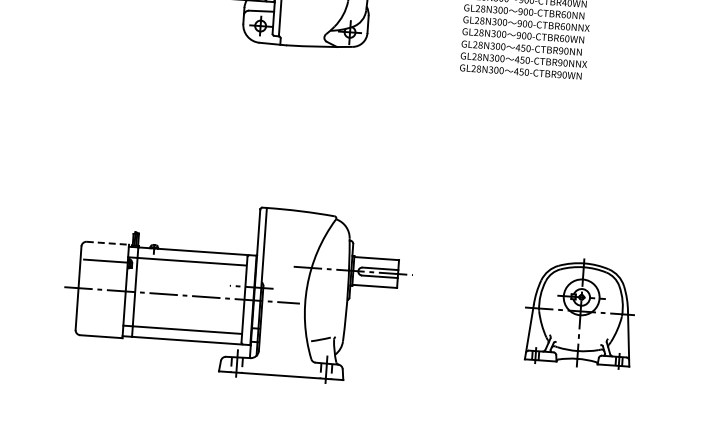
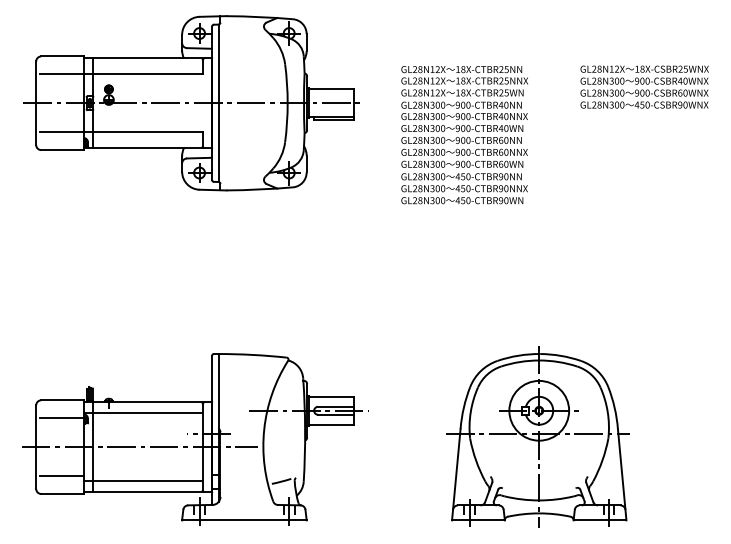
line: (108, 243) -> (62, 400), dashed -> solid
part: (579, 312) -> (537, 436), size x1.67
line: (101, 319) -> (61, 476), added

